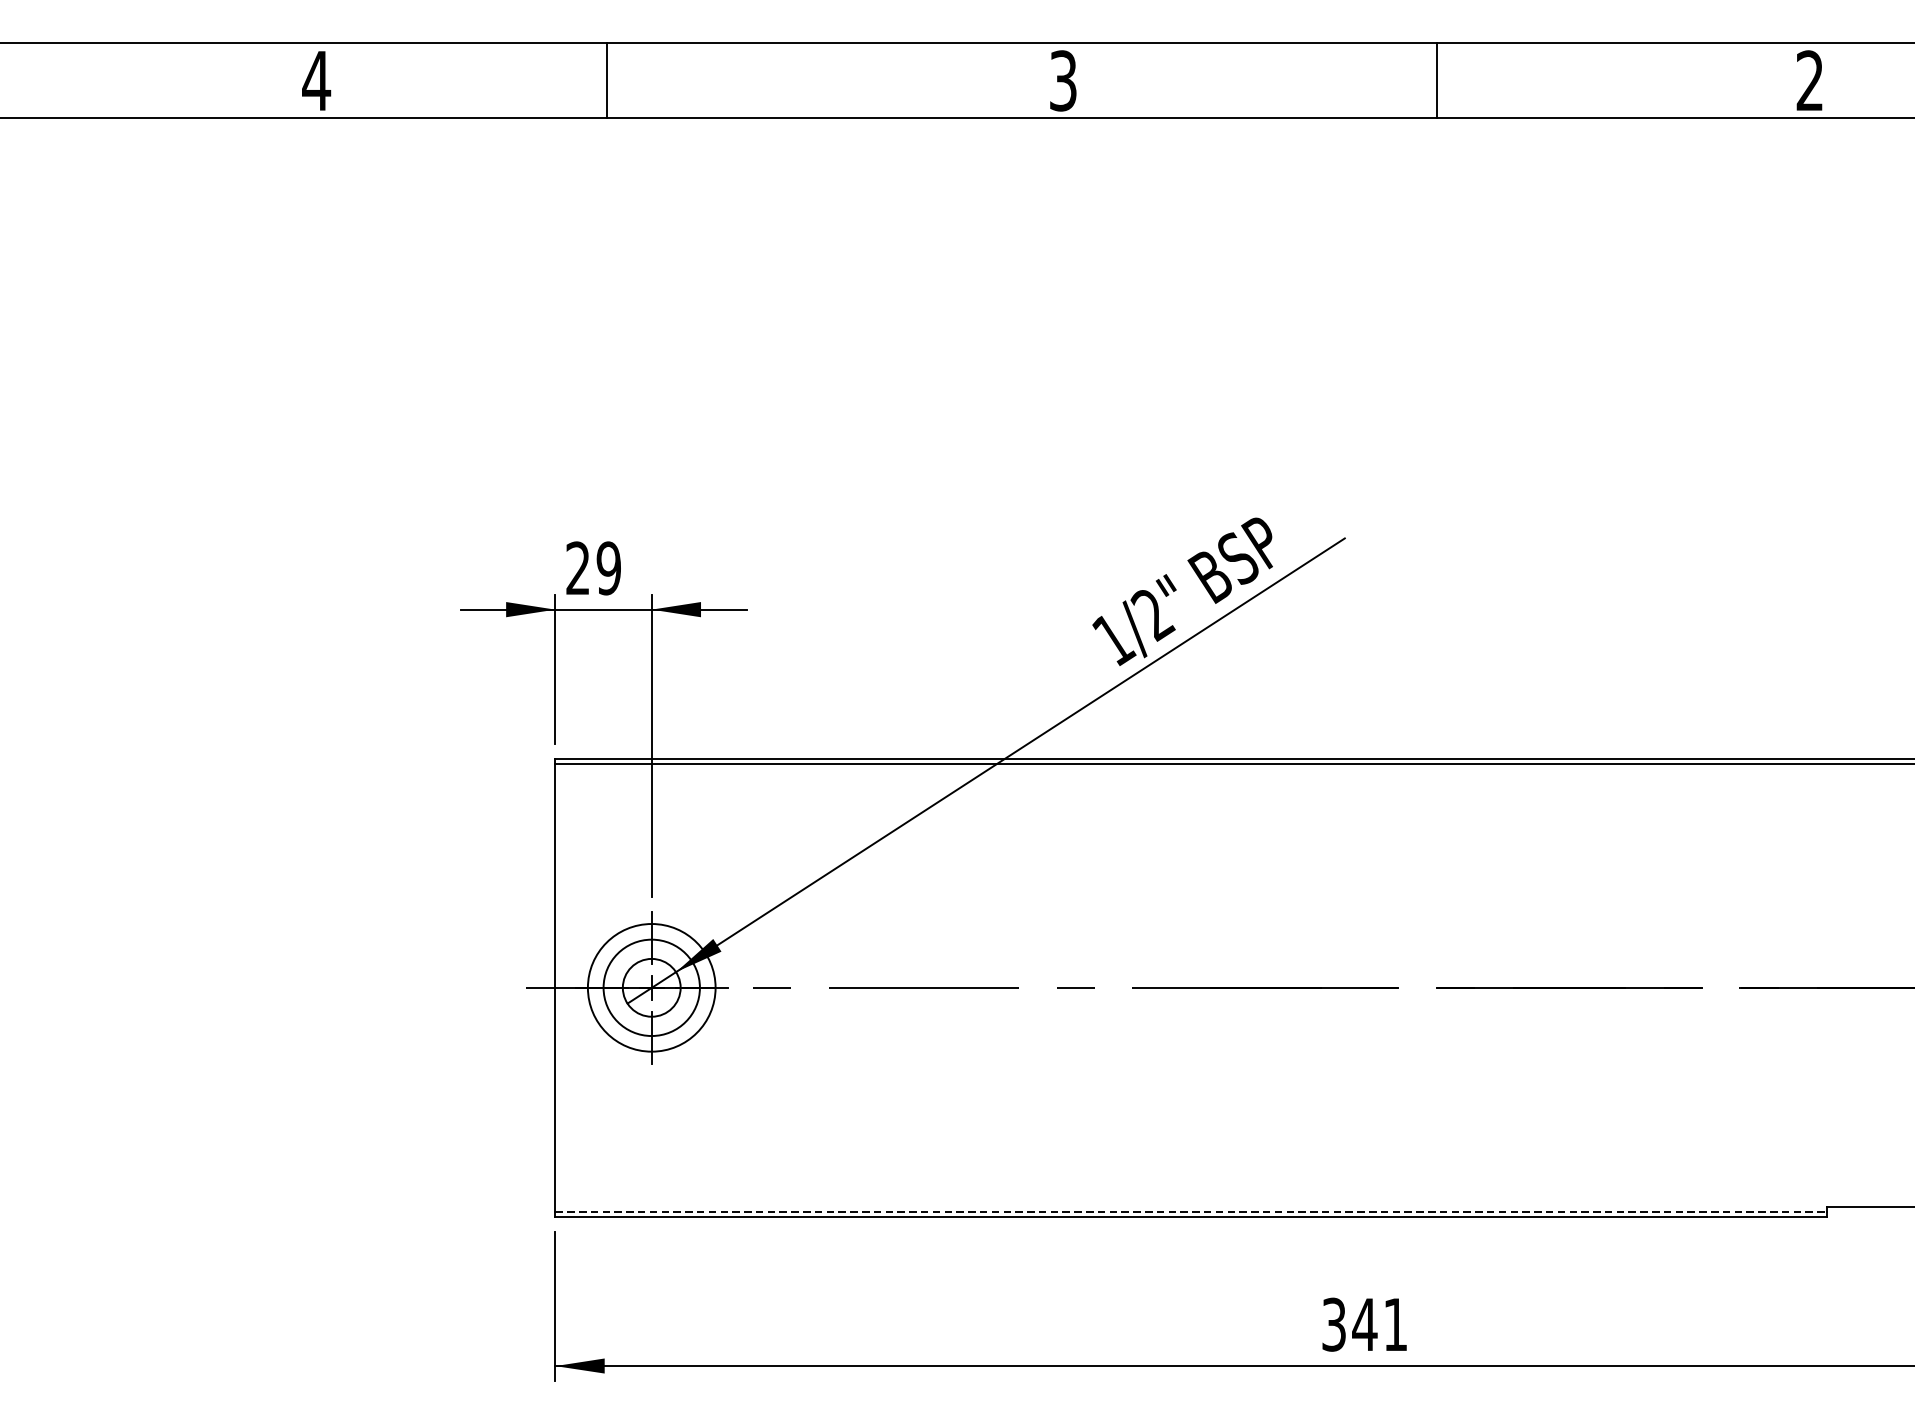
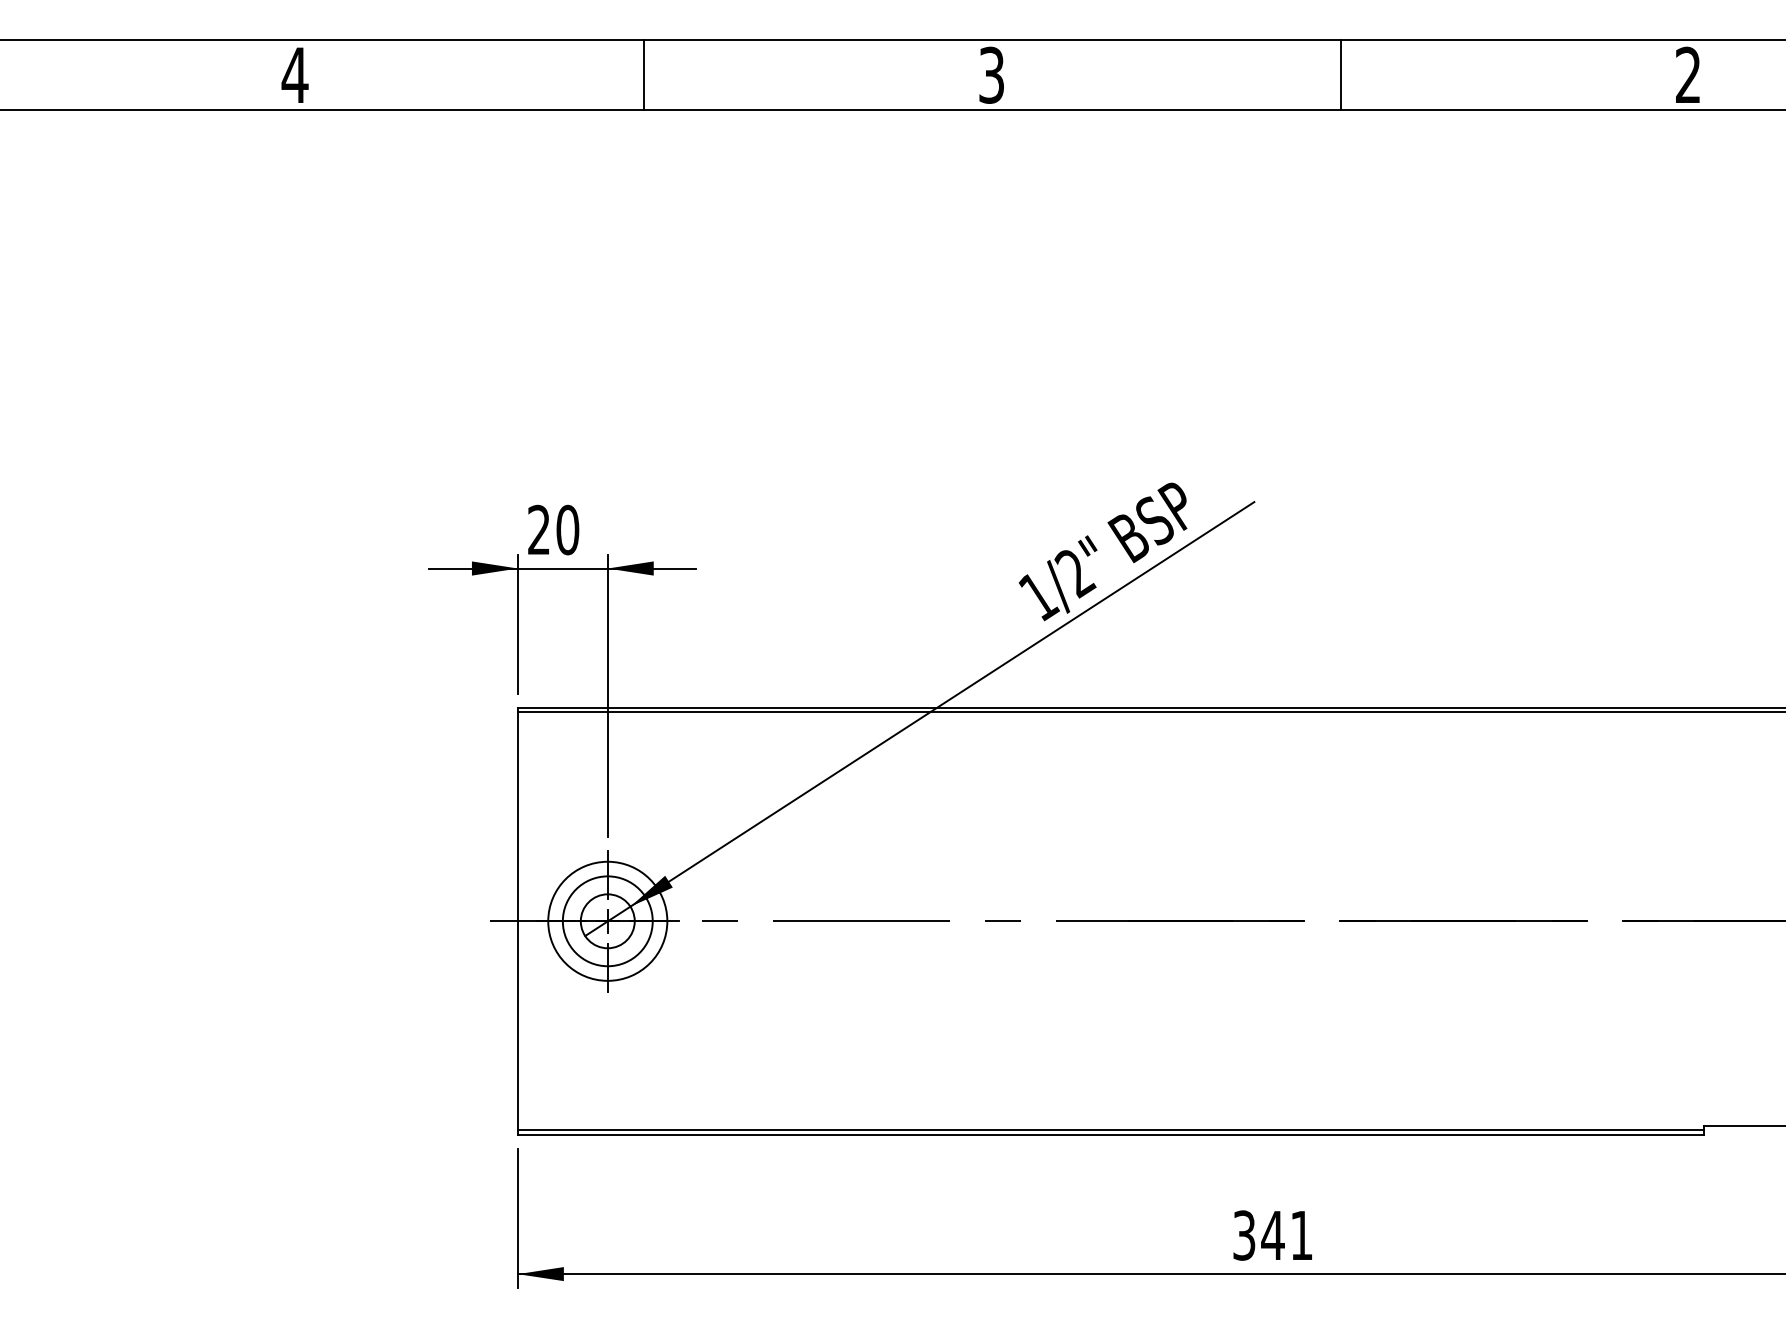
line: (607, 80) -> (644, 74), moved
text: (608, 568) -> (567, 530), 29 -> 20
line: (1191, 1212) -> (1111, 1130), dashed -> solid

